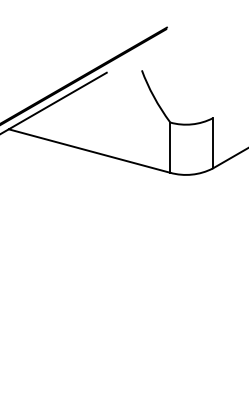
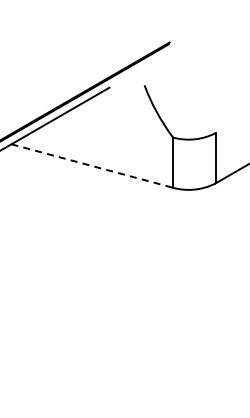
line: (89, 151) -> (92, 166), solid -> dashed

